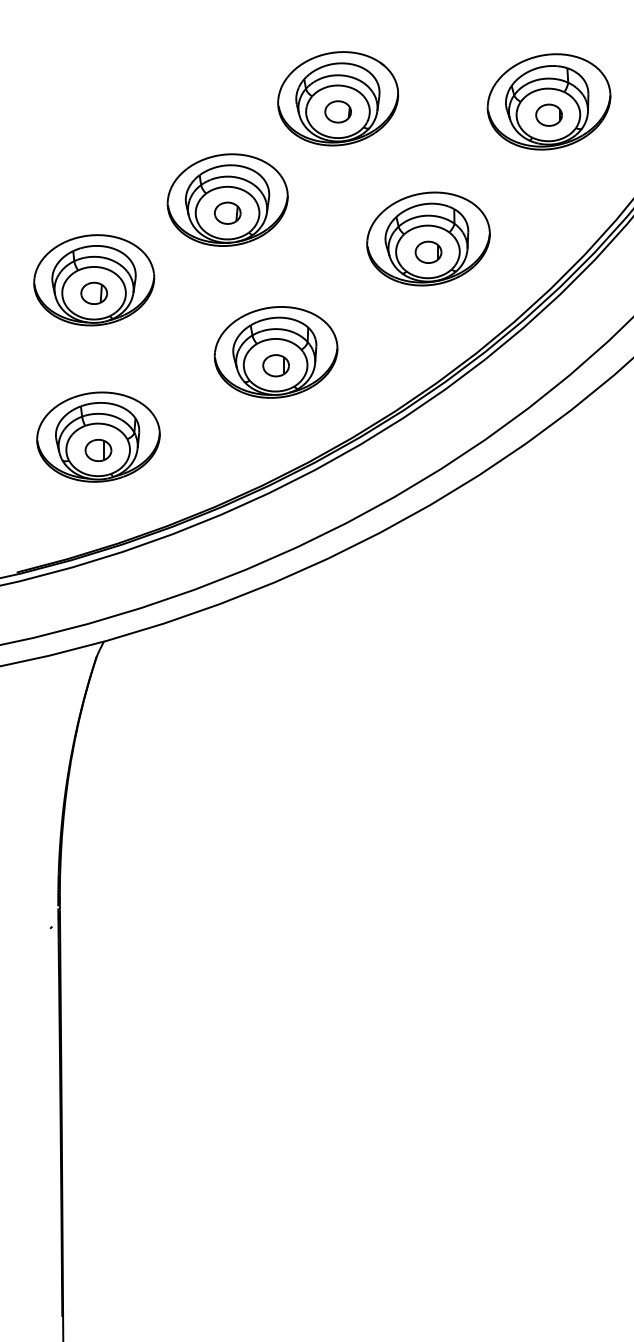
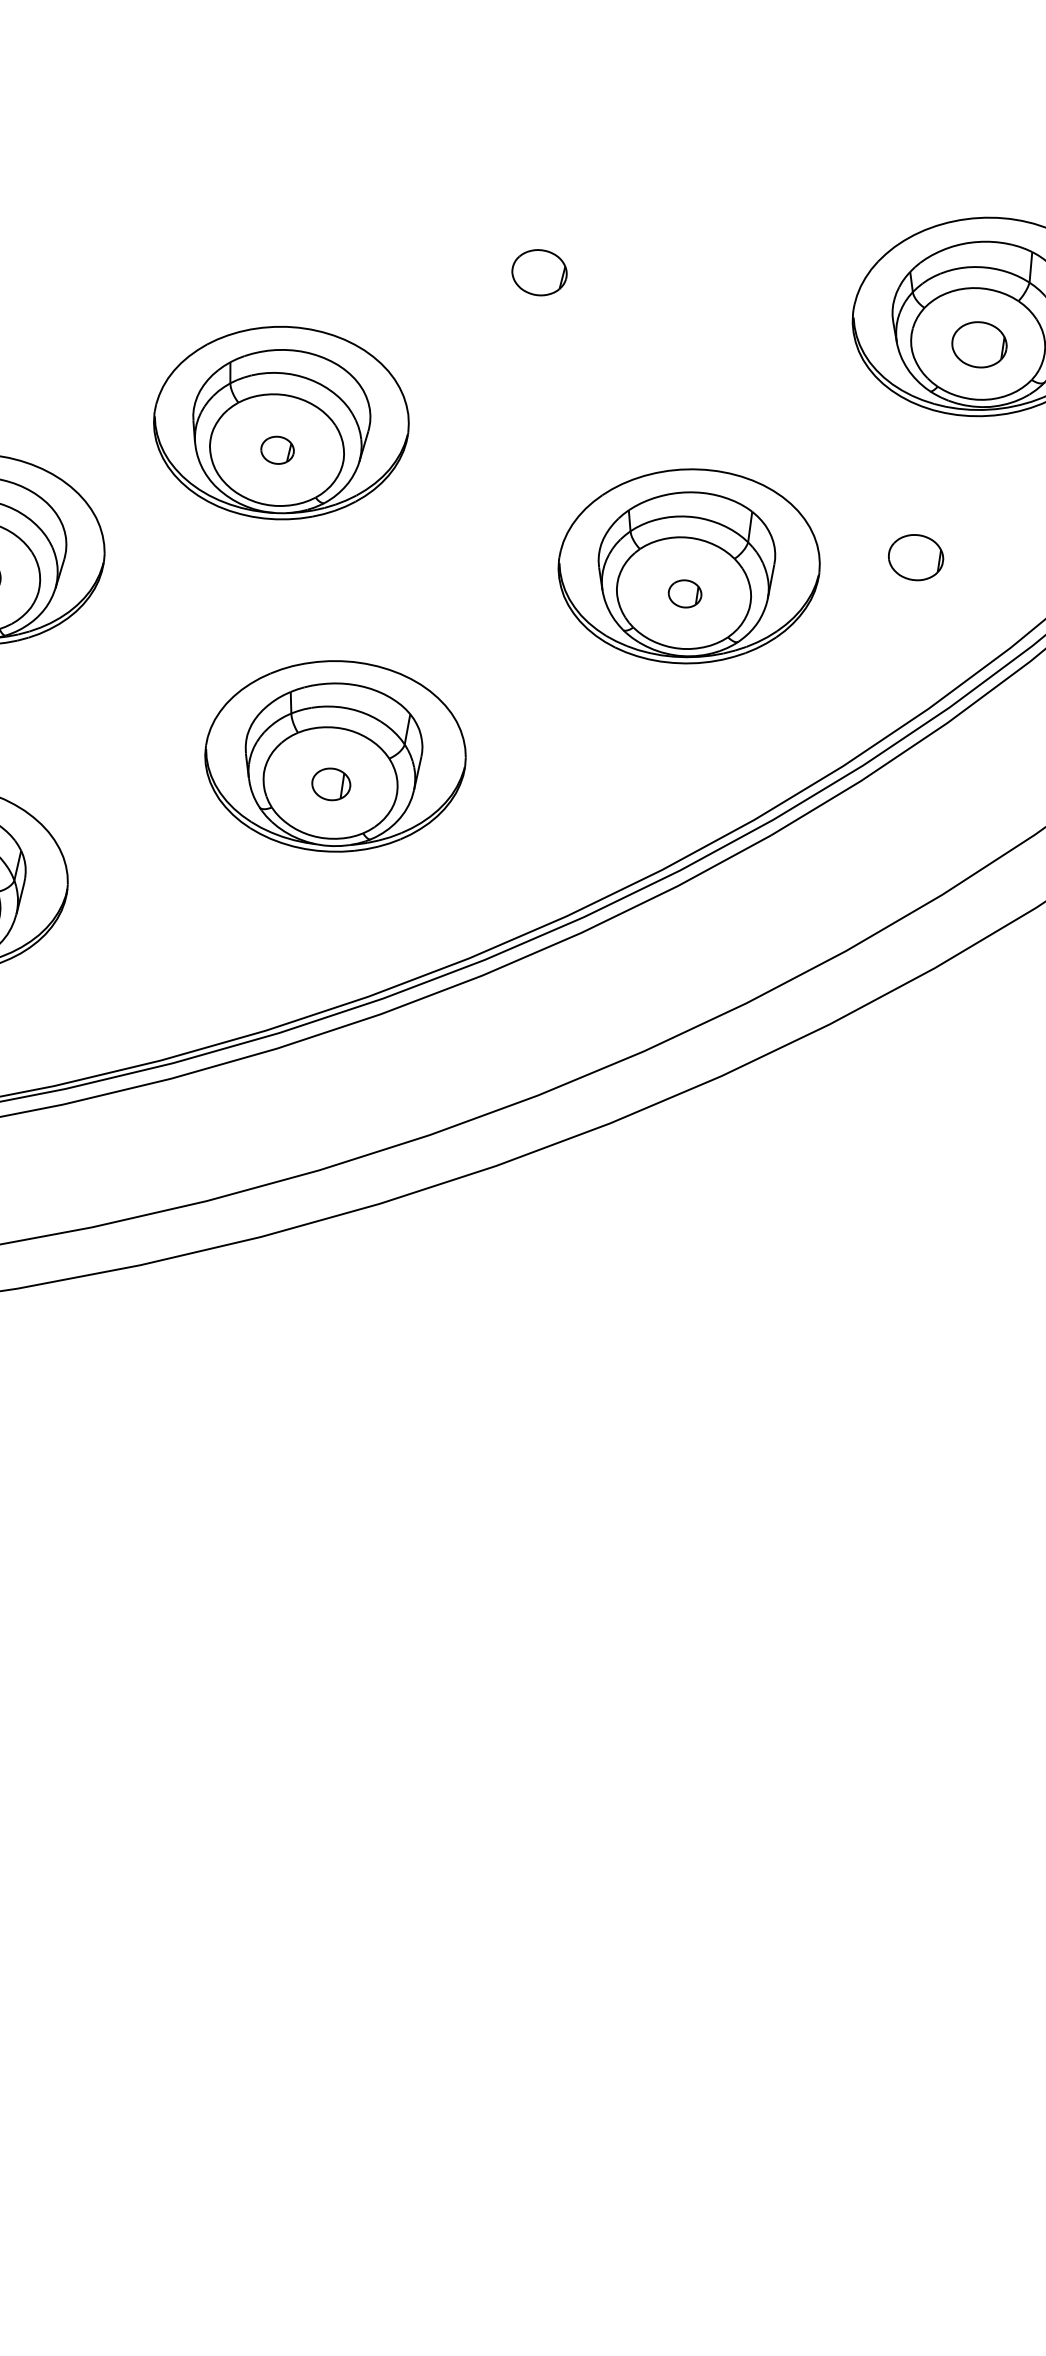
part: (338, 98) -> (544, 244), removed
part: (227, 212) -> (277, 448), size x0.6
part: (533, 218) -> (915, 555), added
part: (428, 251) -> (685, 592), size x0.6
part: (275, 365) -> (330, 783), size x0.7

